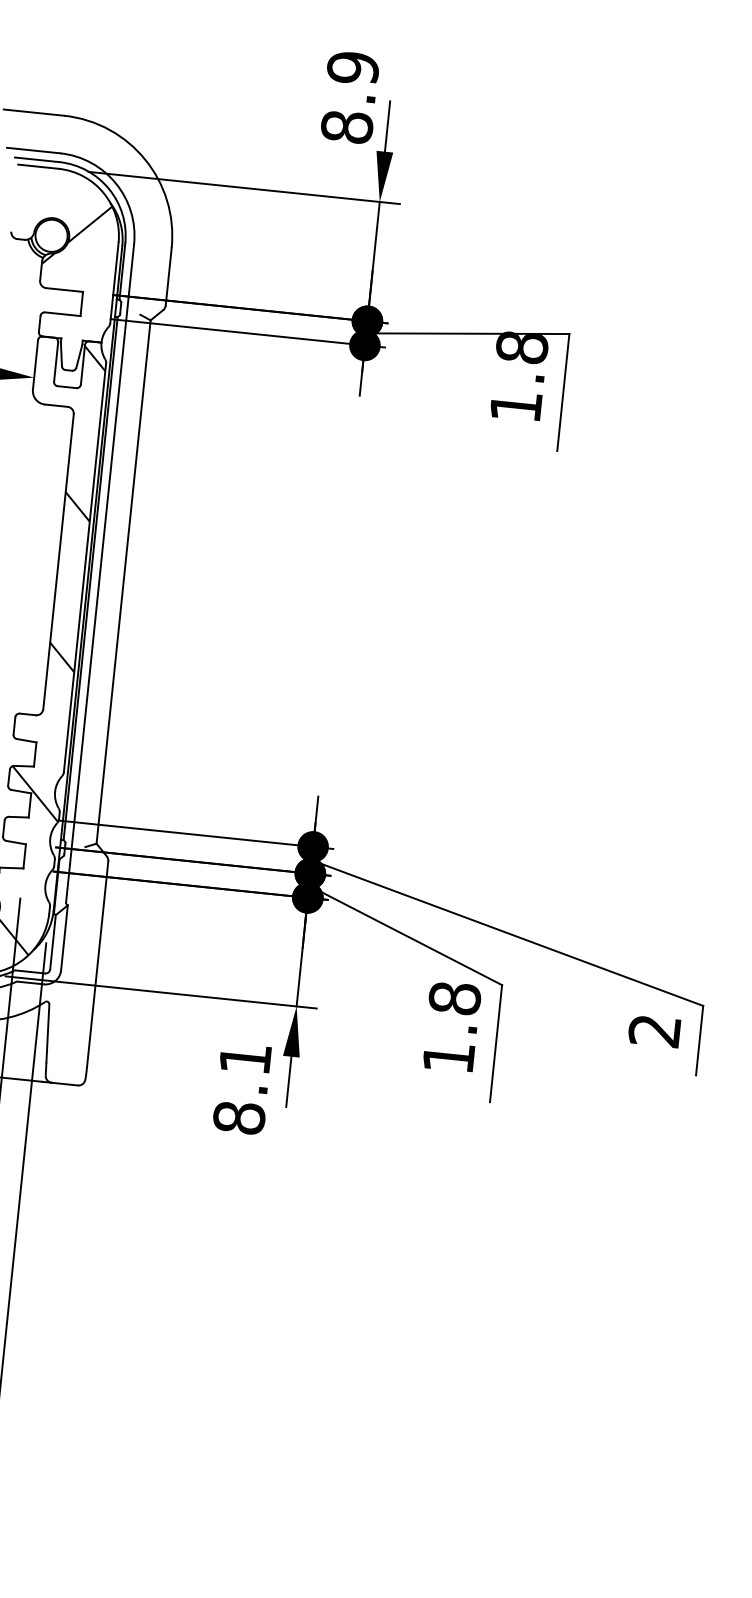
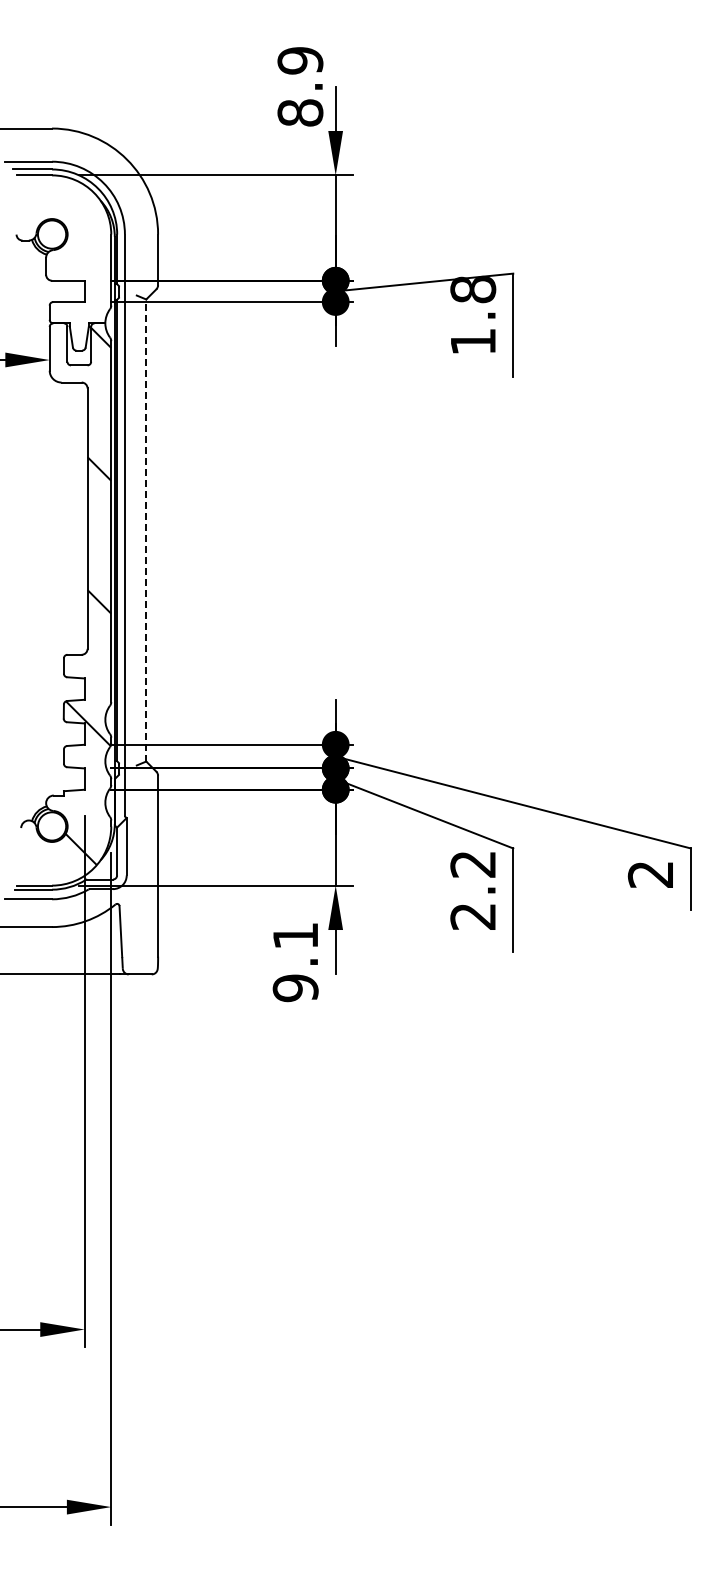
hatch: (77, 234) -> (74, 231), removed
line: (123, 582) -> (146, 530), solid -> dashed
text: (452, 1026) -> (473, 889), 1.8 -> 2.2
text: (239, 1118) -> (295, 988), 8.1 -> 9.1

